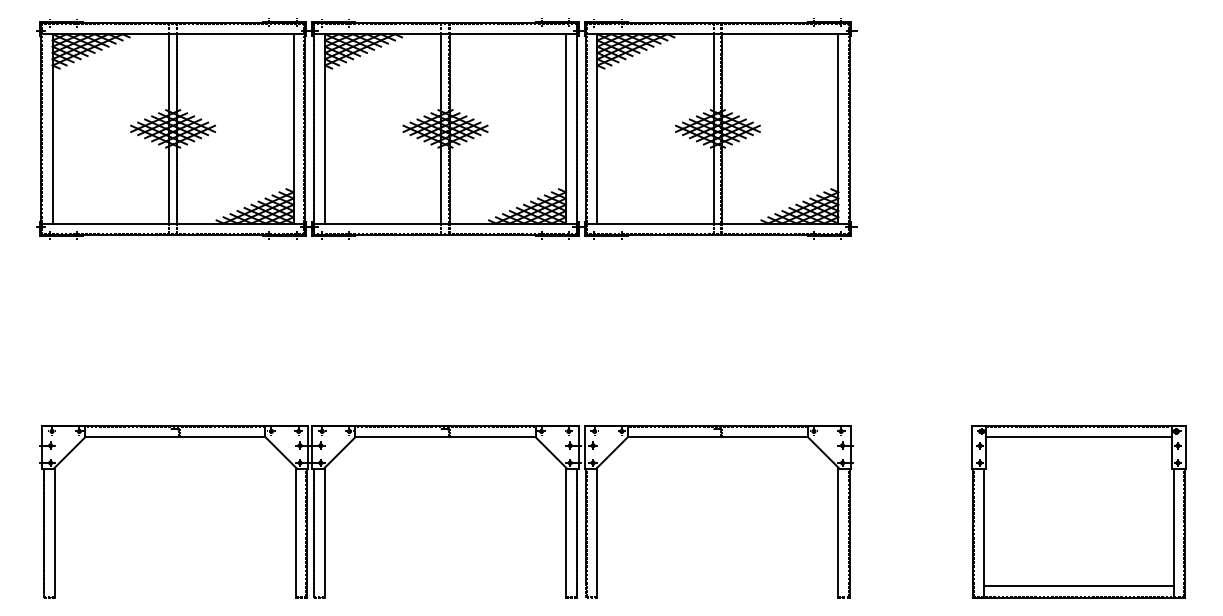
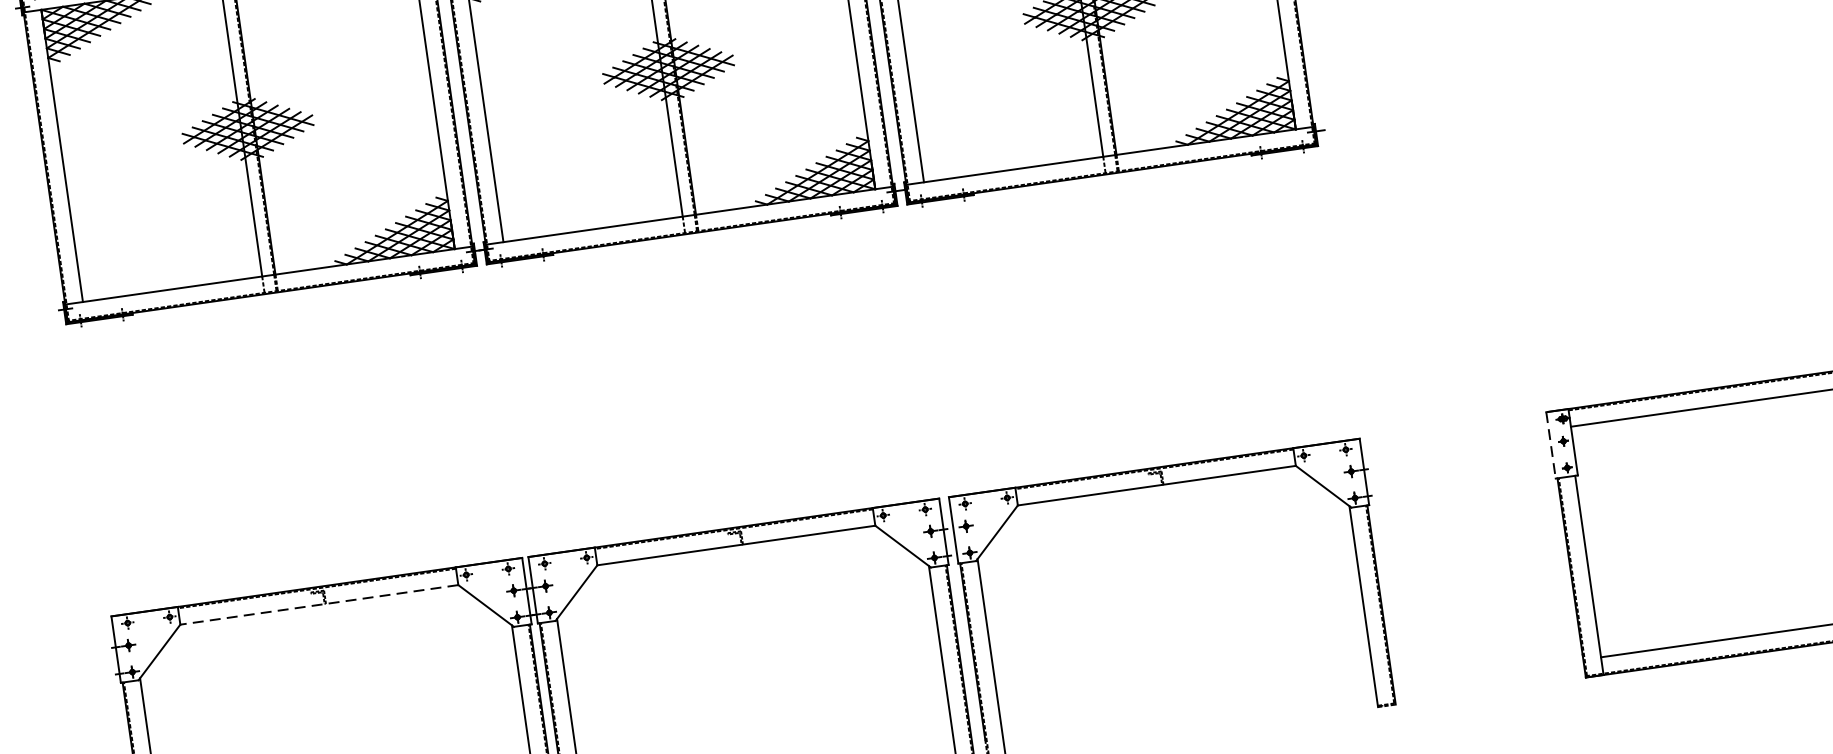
line: (174, 437) -> (318, 605), solid -> dashed
line: (971, 447) -> (1550, 445), solid -> dashed

